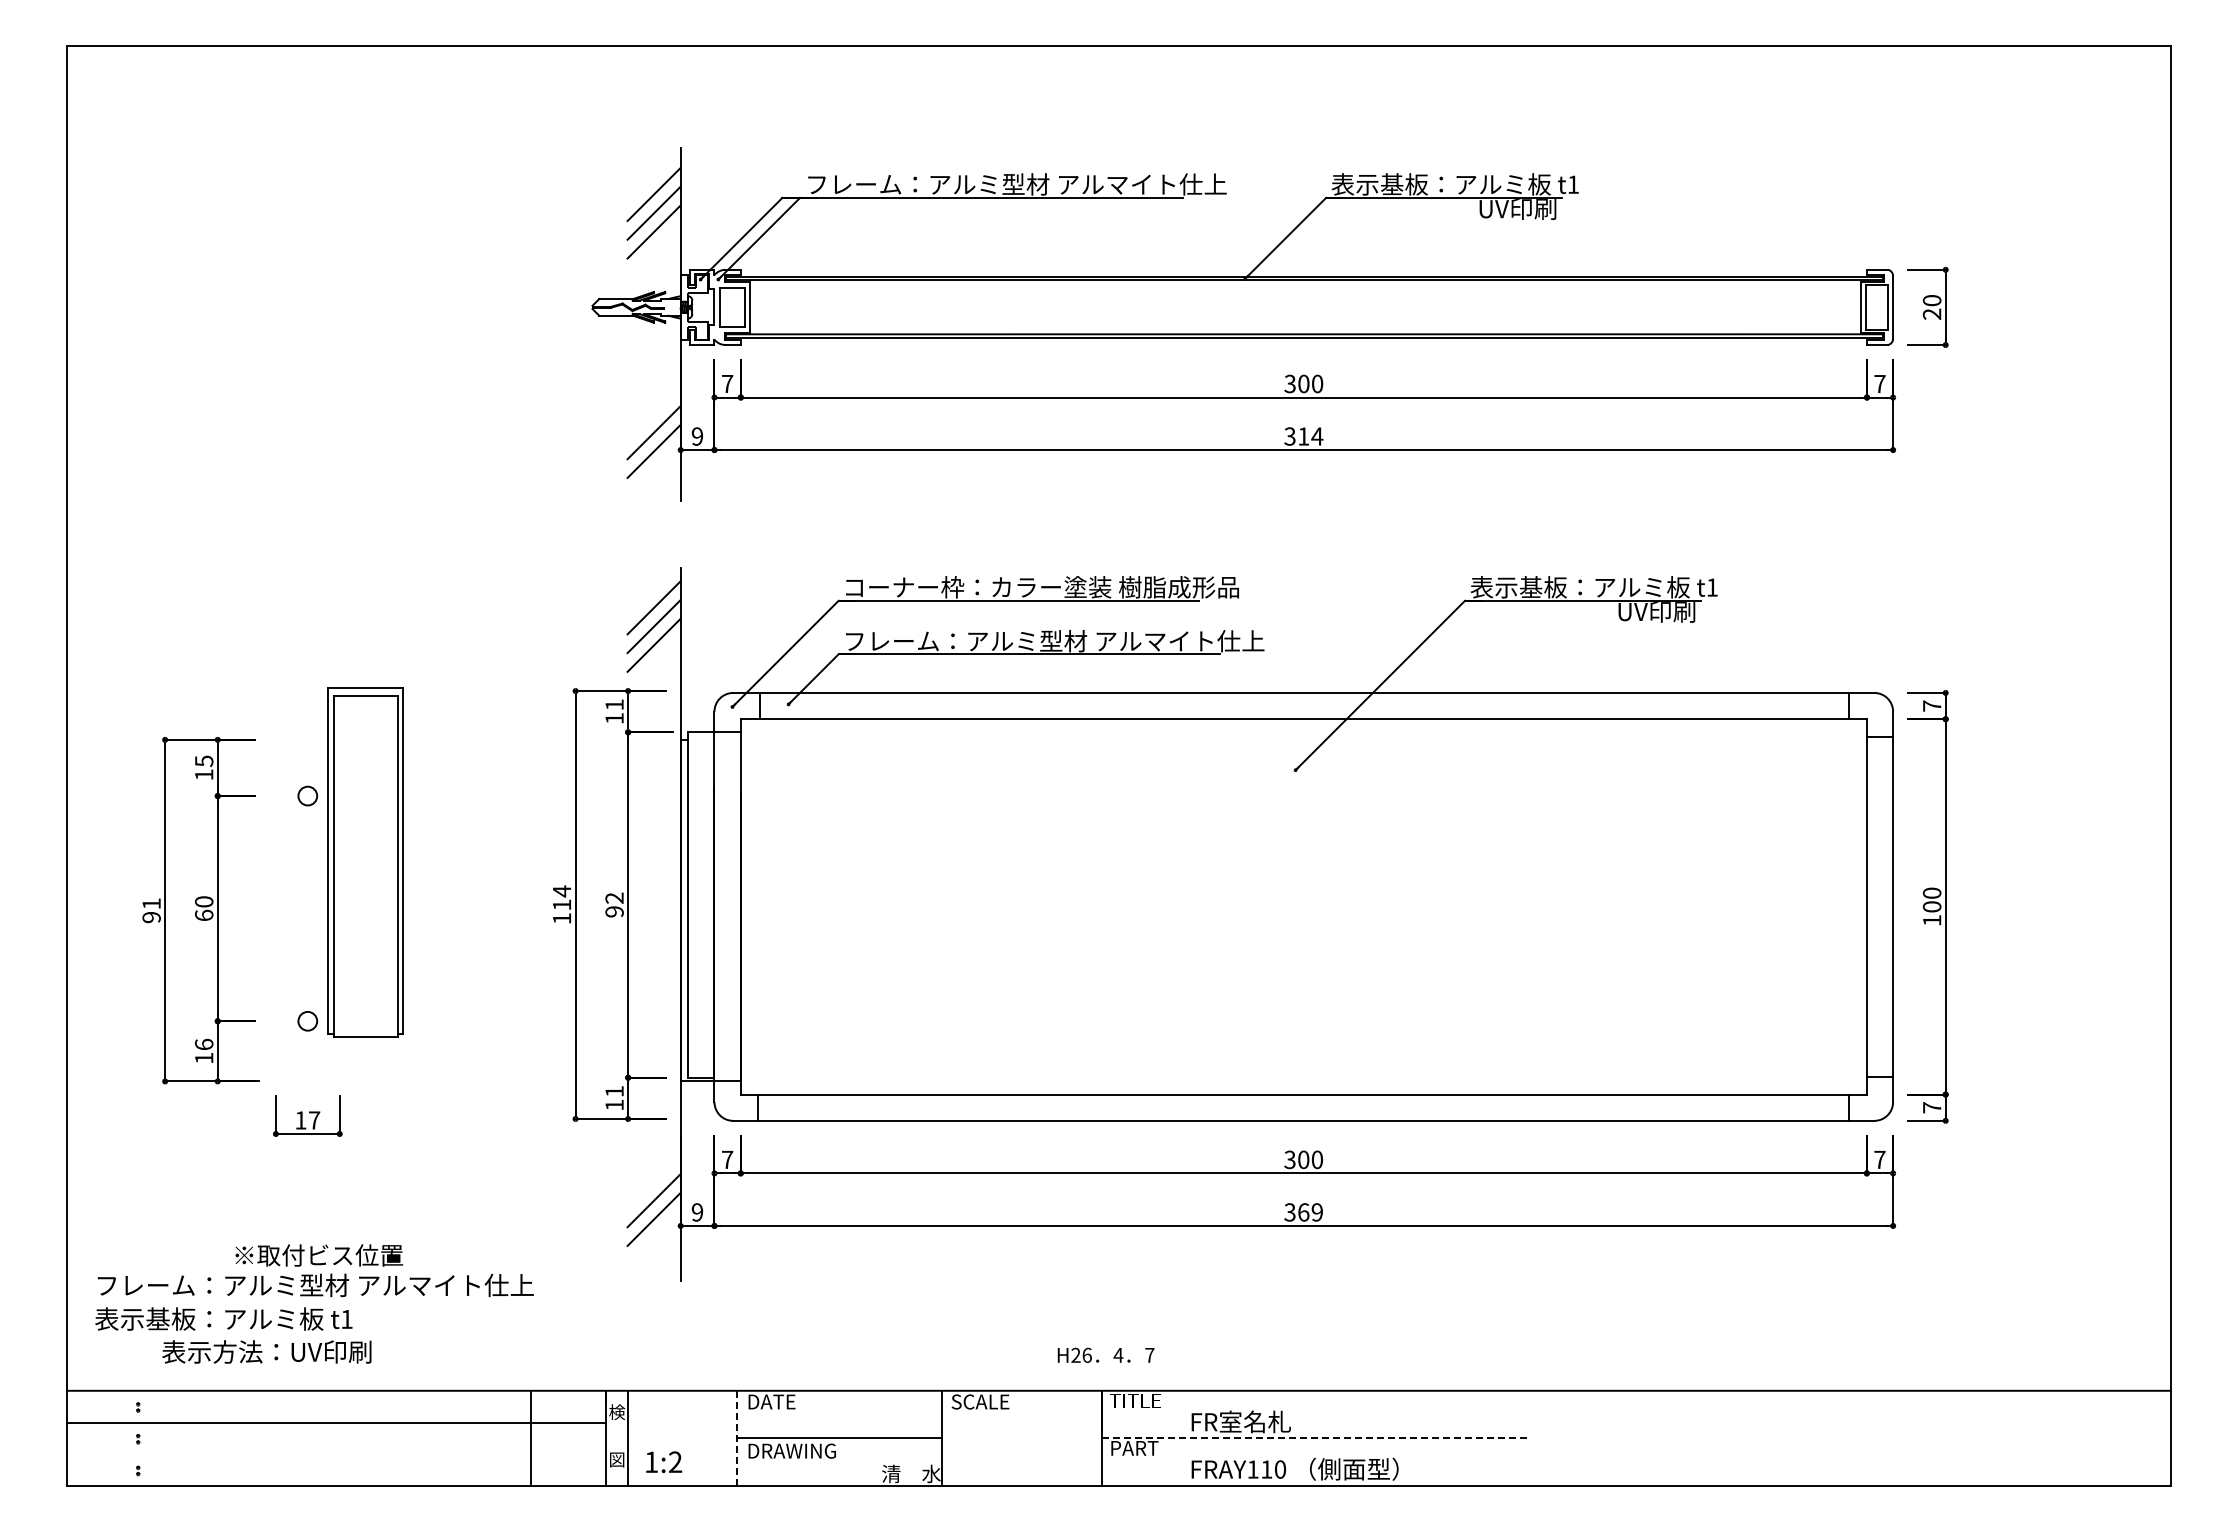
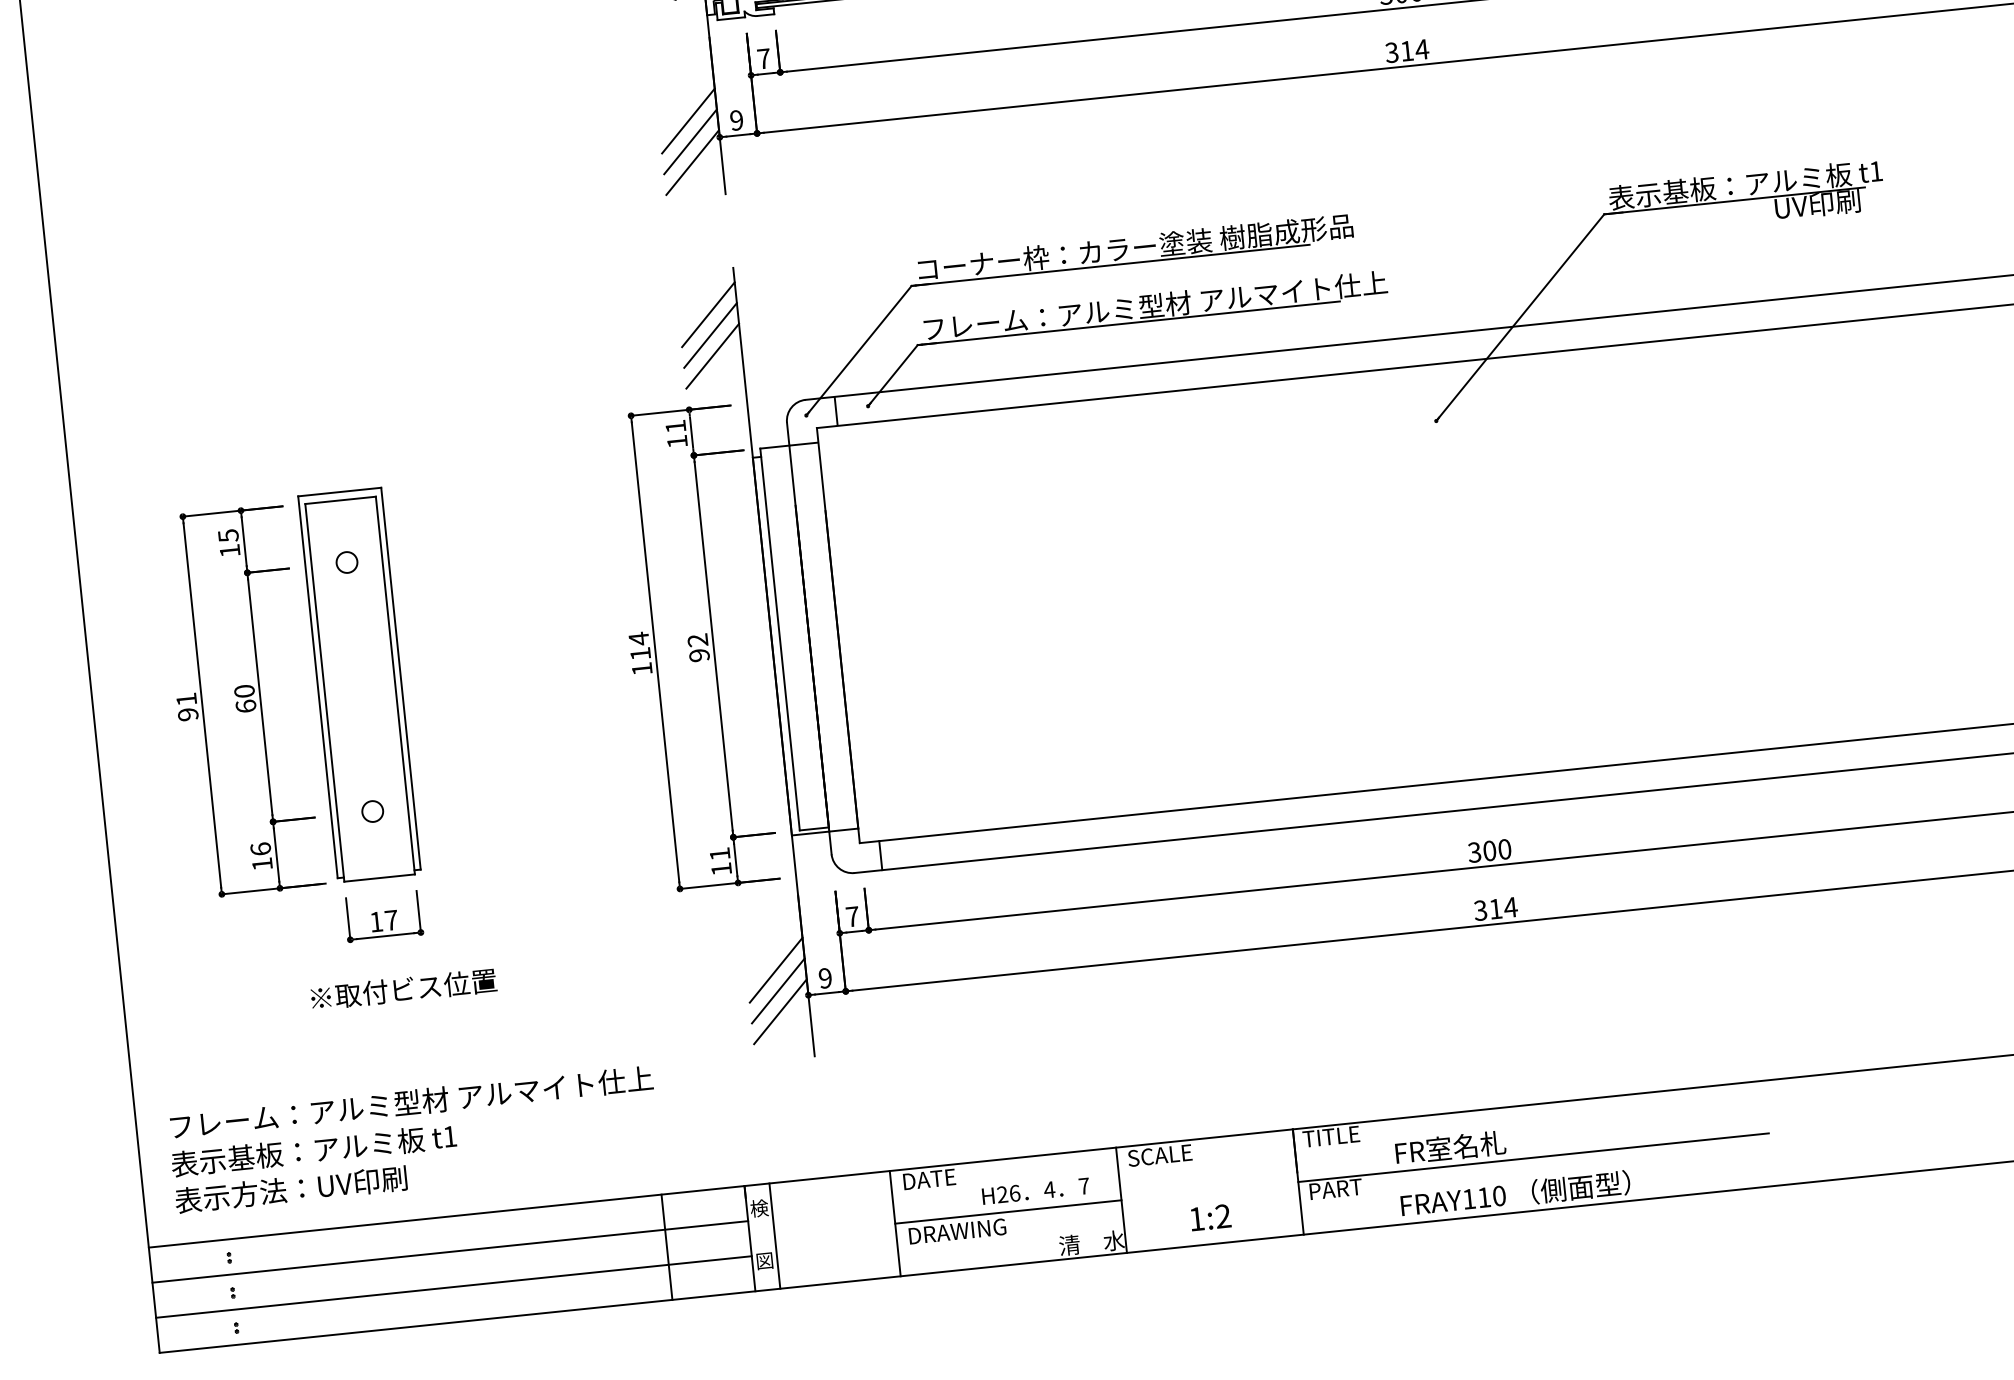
line: (653, 469) -> (691, 161), added
part: (365, 862) -> (359, 684), moved
text: (1310, 1212) -> (1503, 908), 369 -> 314
line: (653, 1237) -> (779, 1011), added
text: (318, 1255) -> (403, 989), moved
text: (266, 1351) -> (290, 1189), moved
text: (1105, 1354) -> (1035, 1190), moved
line: (737, 1438) -> (895, 1223), dashed -> solid
line: (1314, 1438) -> (1533, 1157), dashed -> solid
line: (336, 1454) -> (453, 1287), added
text: (664, 1462) -> (1211, 1217), moved

